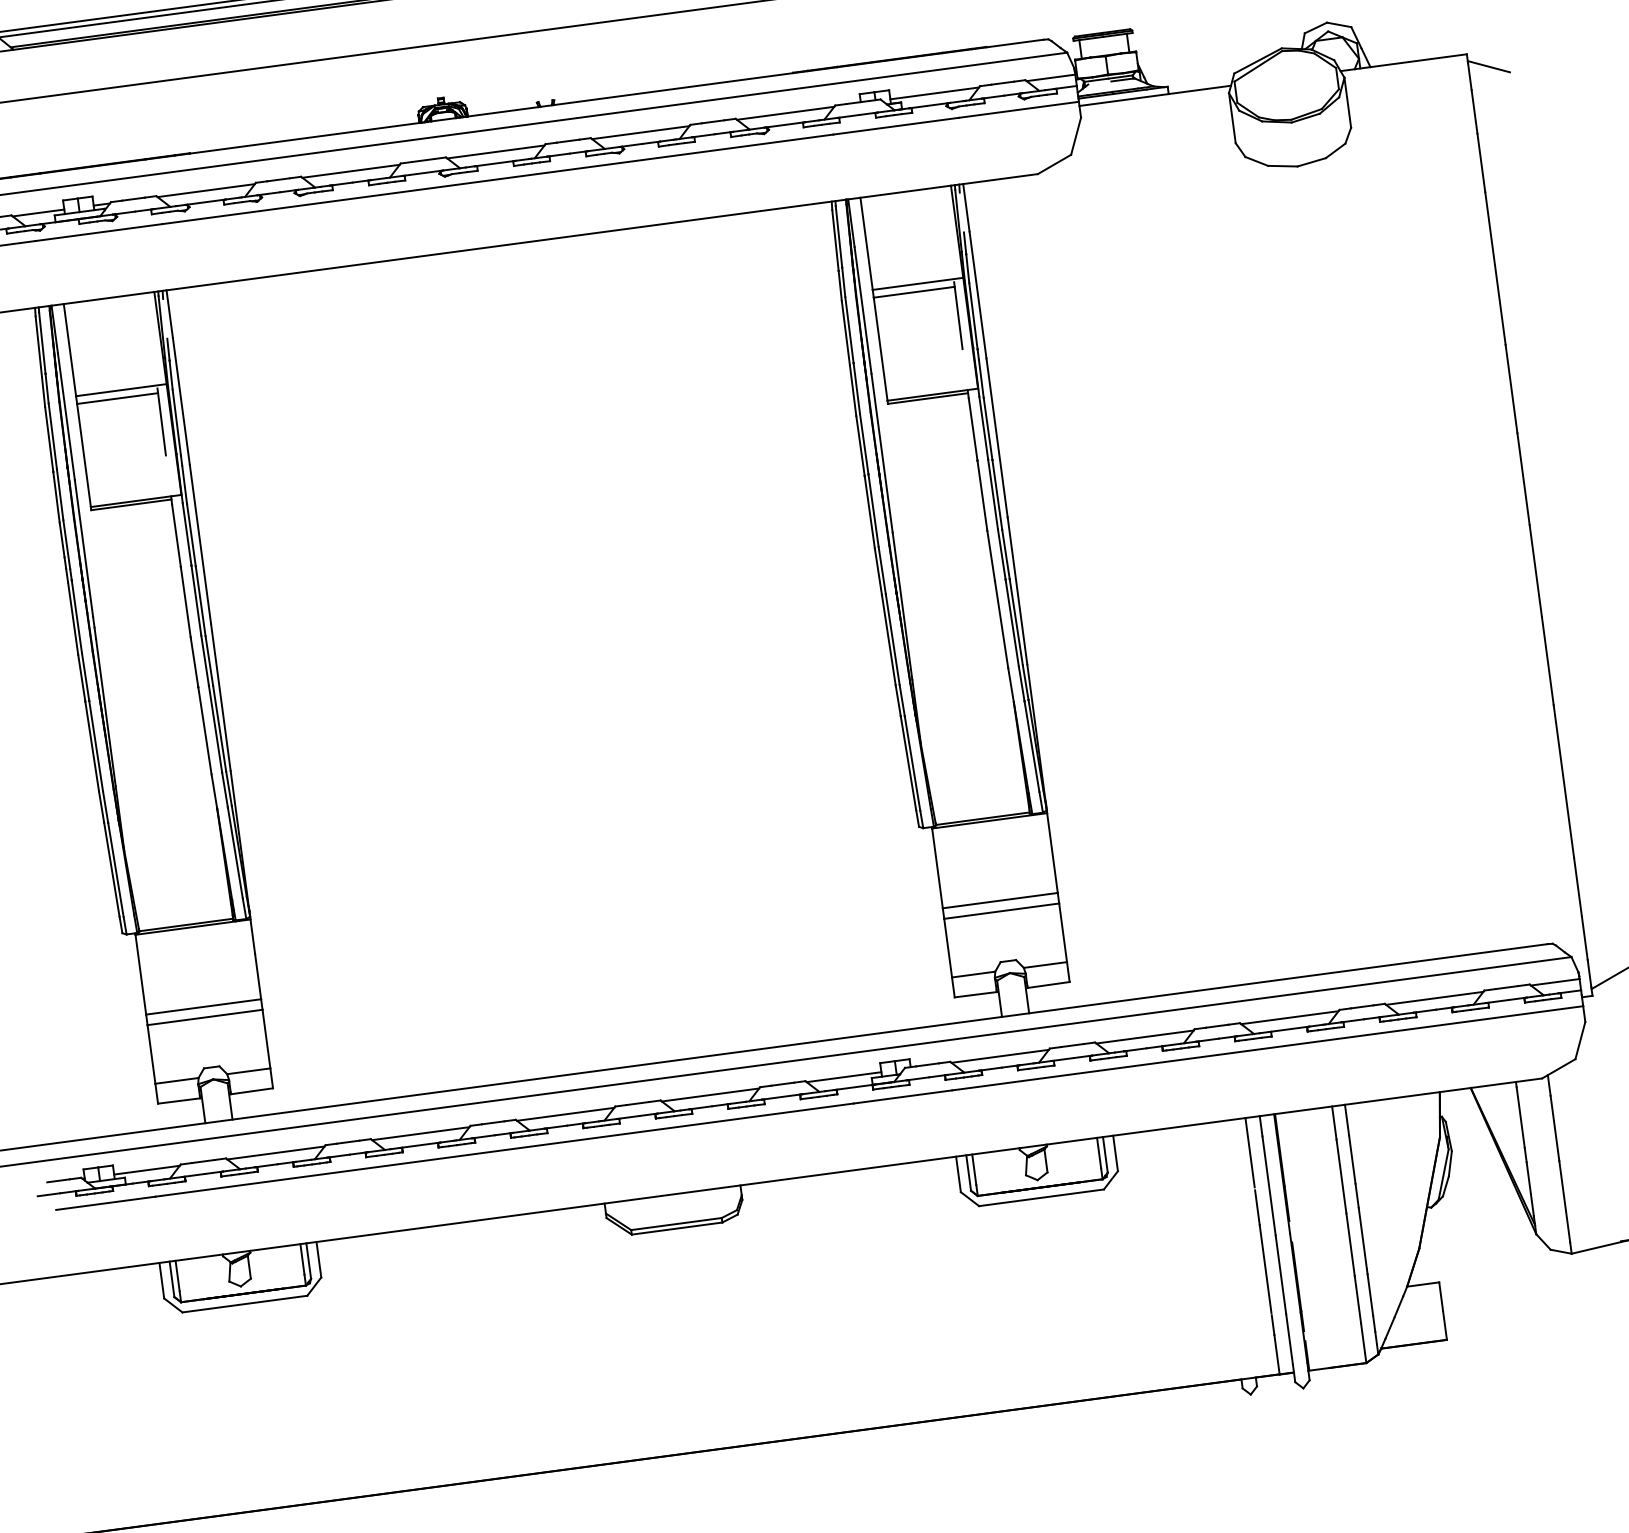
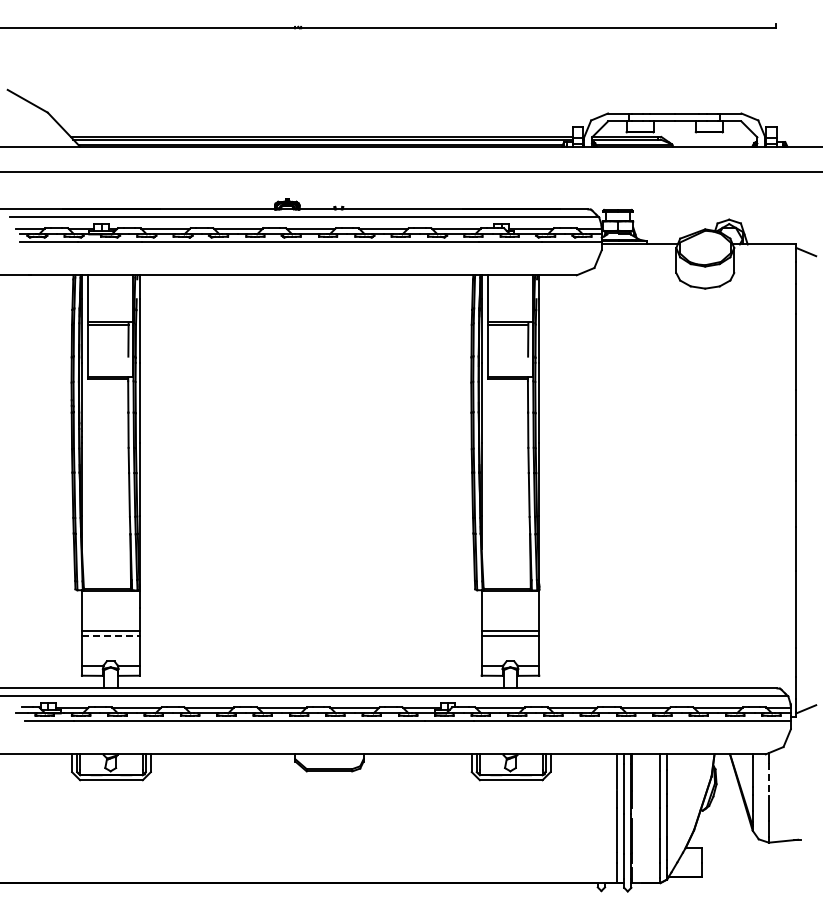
line: (204, 1017) -> (110, 636), solid -> dashed
line: (1554, 1129) -> (768, 780), solid -> dashed

